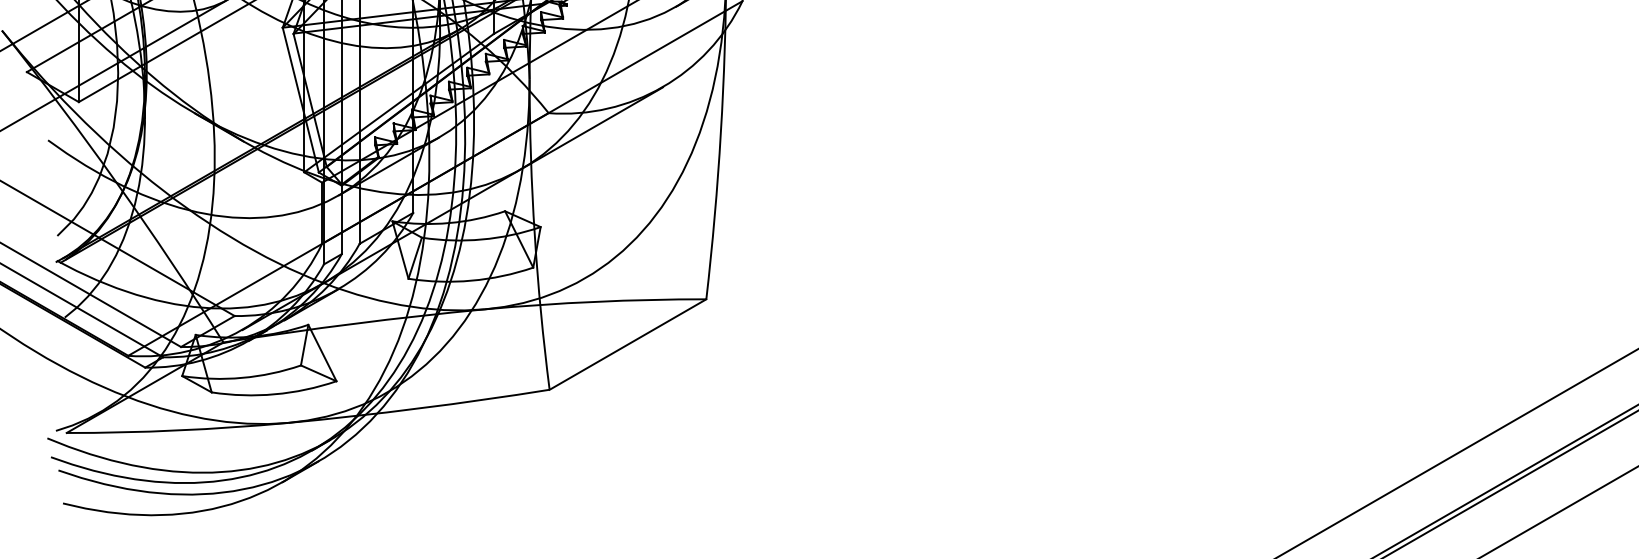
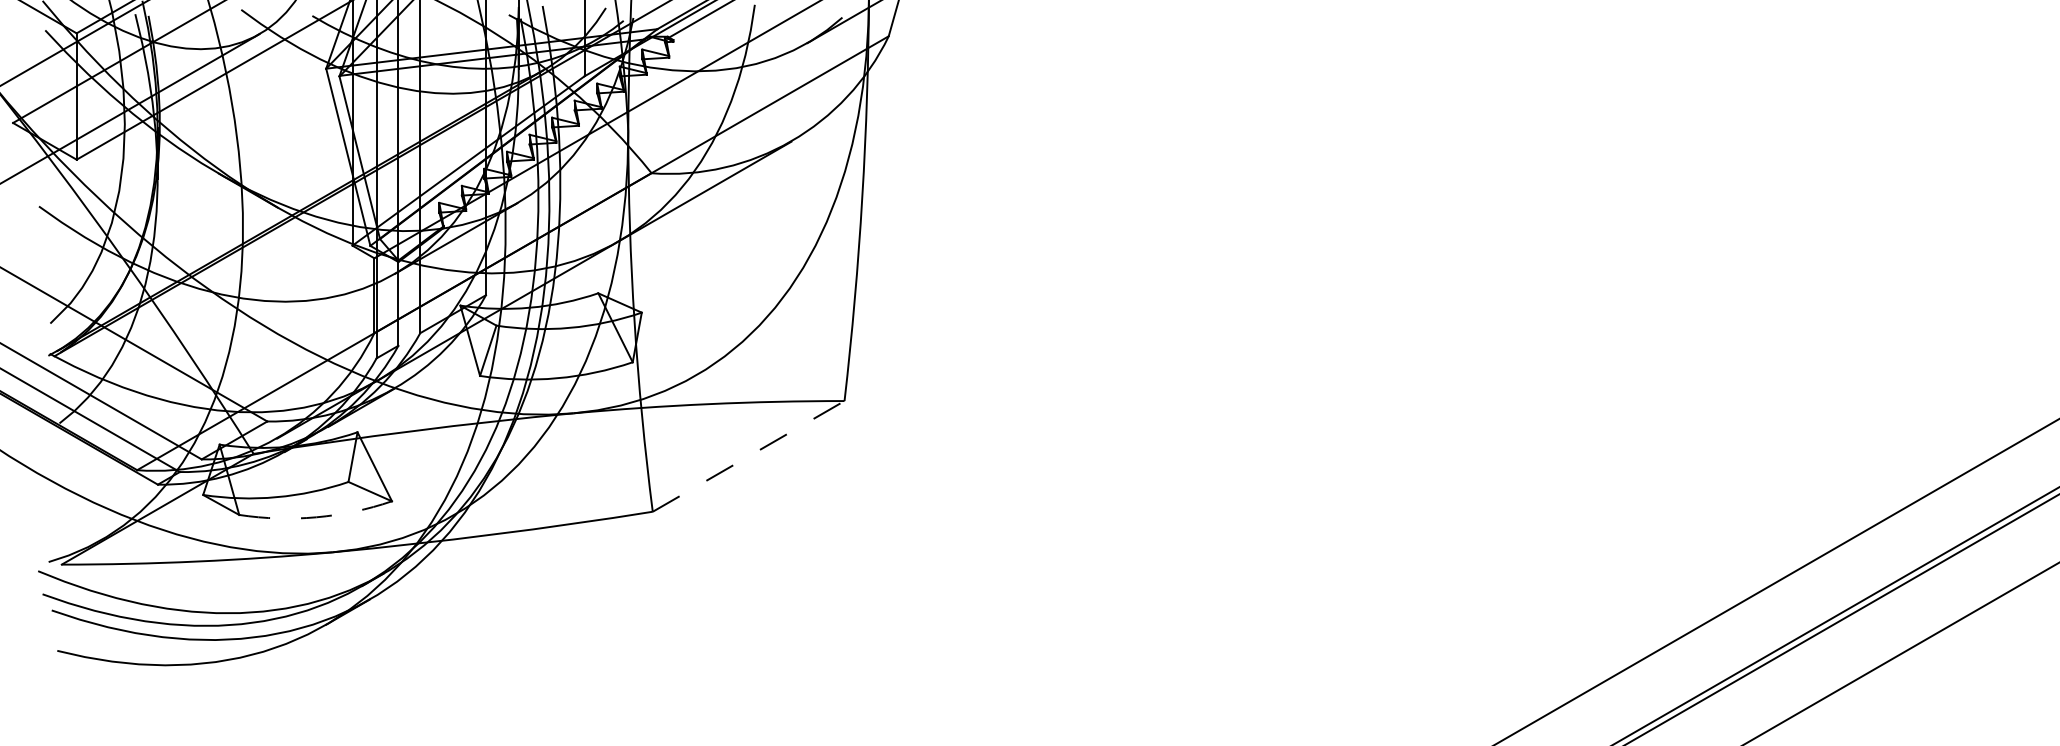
line: (627, 344) -> (748, 456), solid -> dashed
arc: (274, 394) -> (316, 517), solid -> dashed

